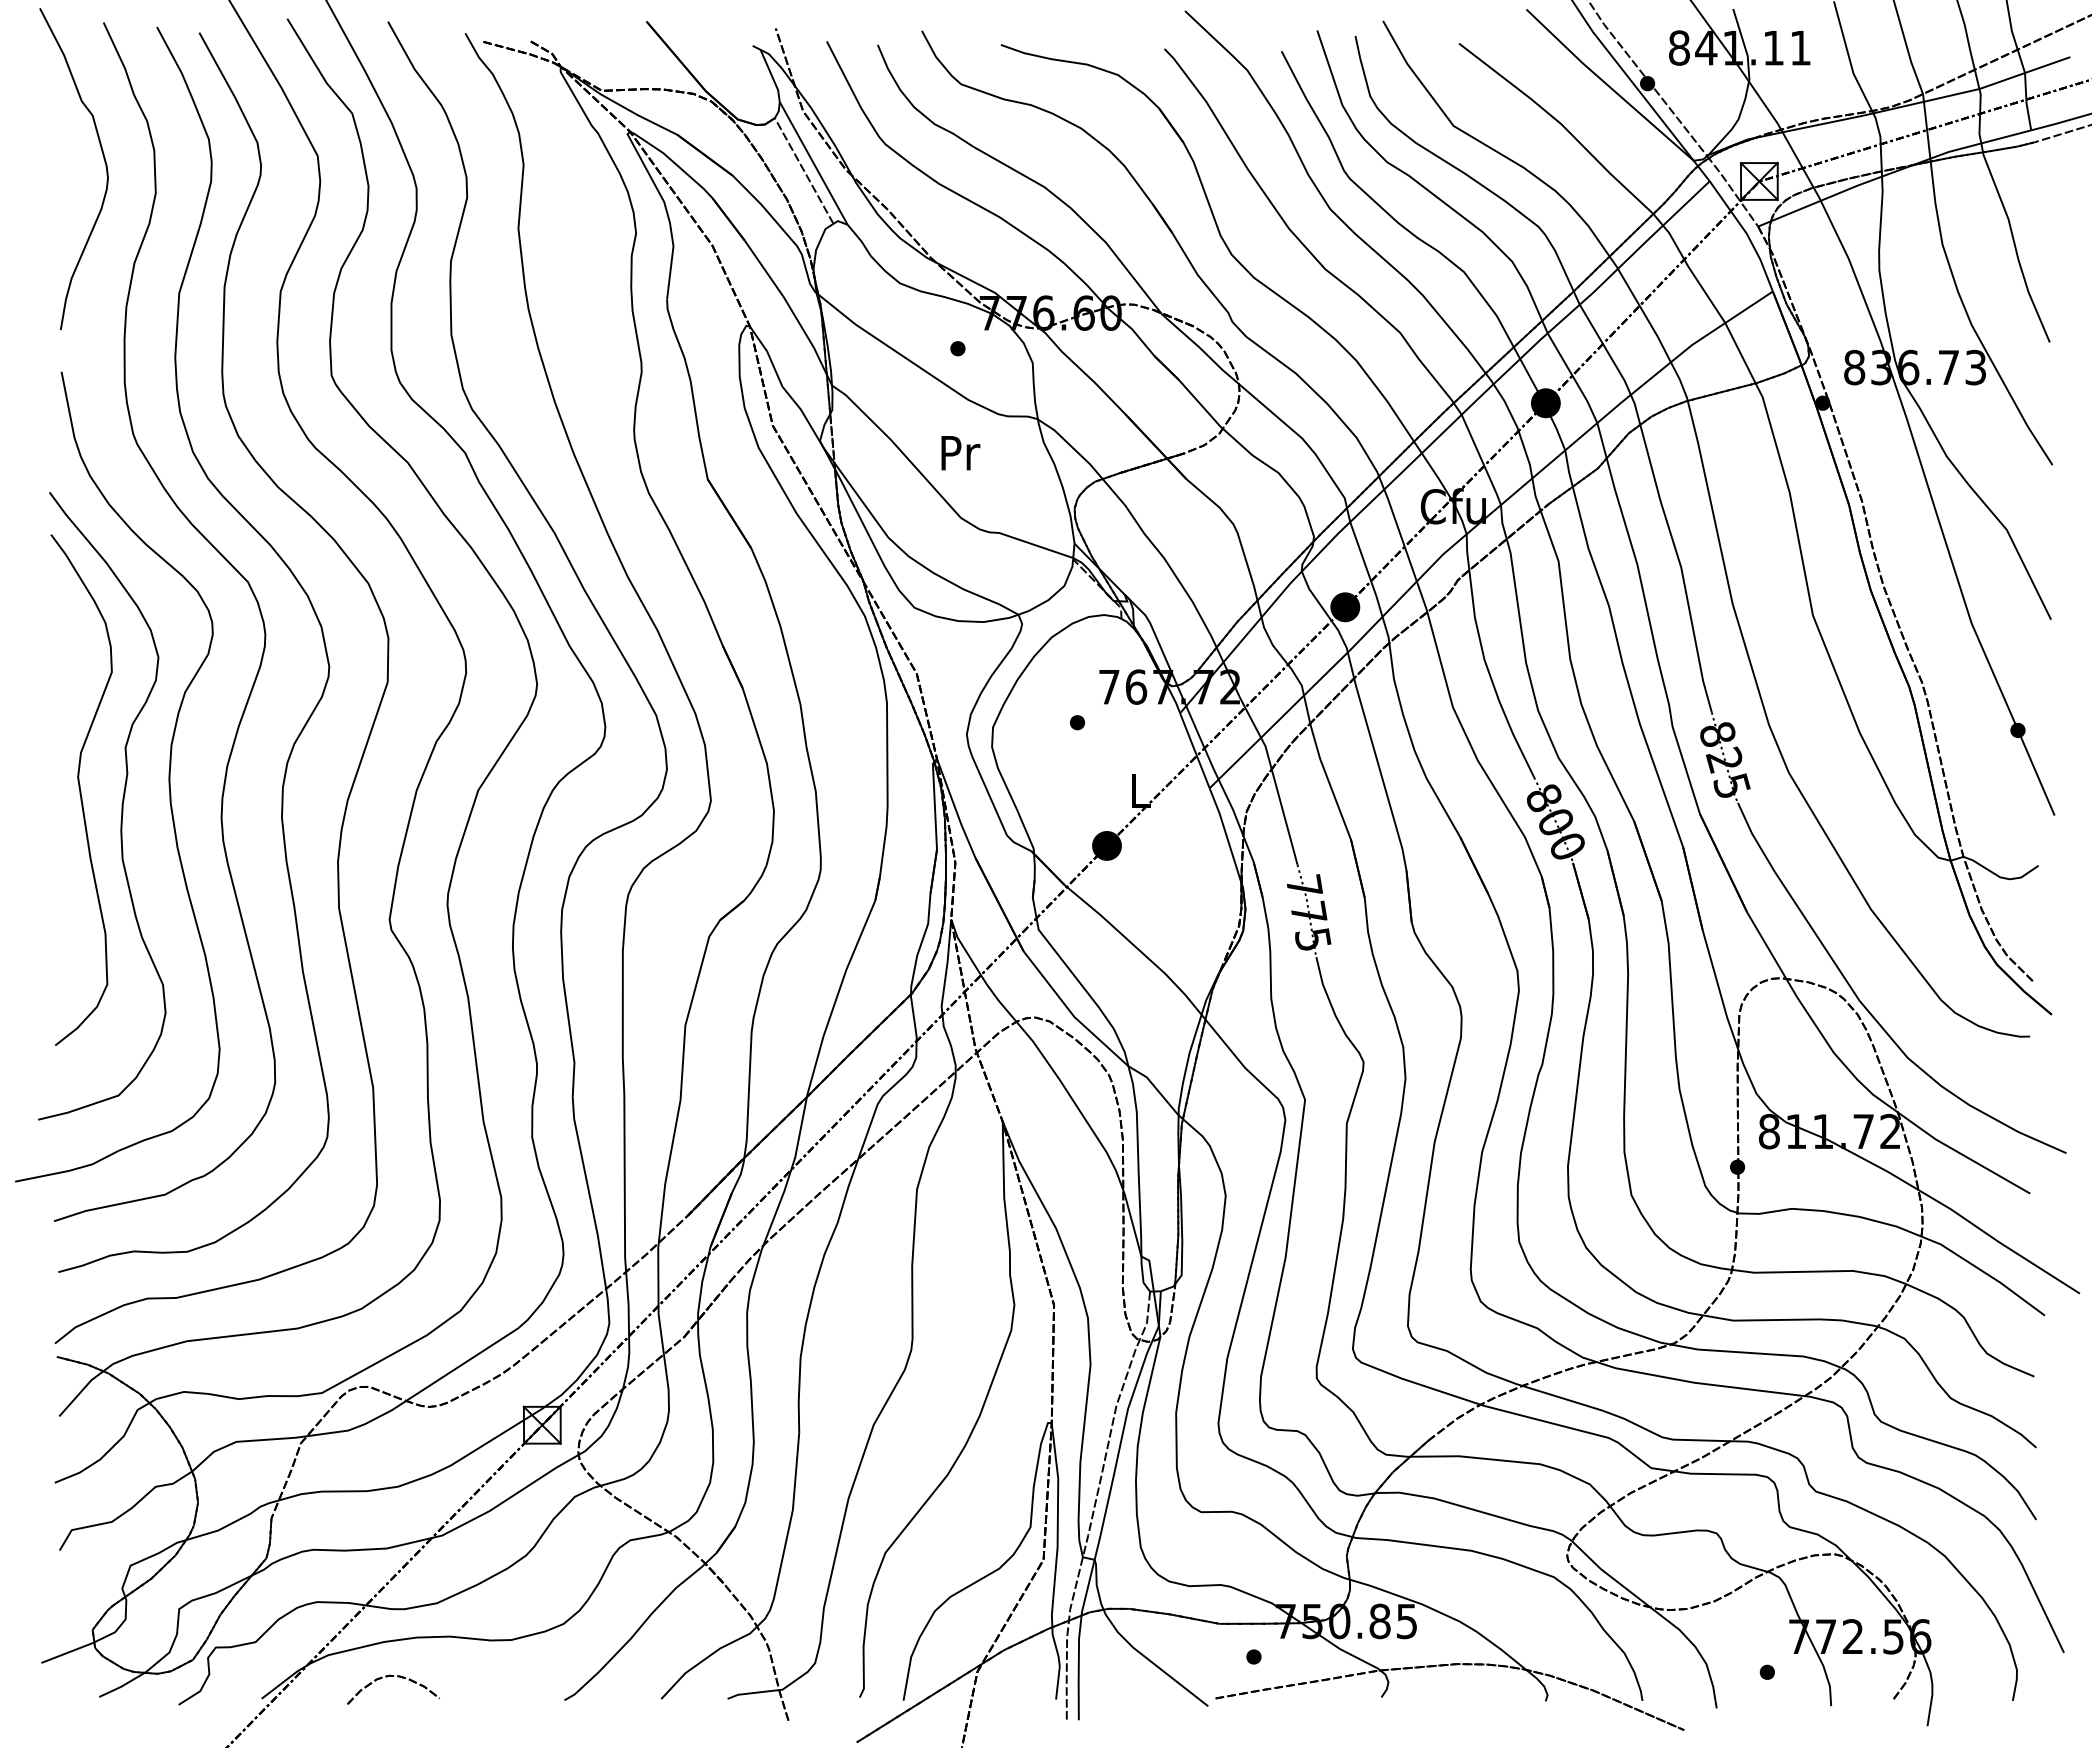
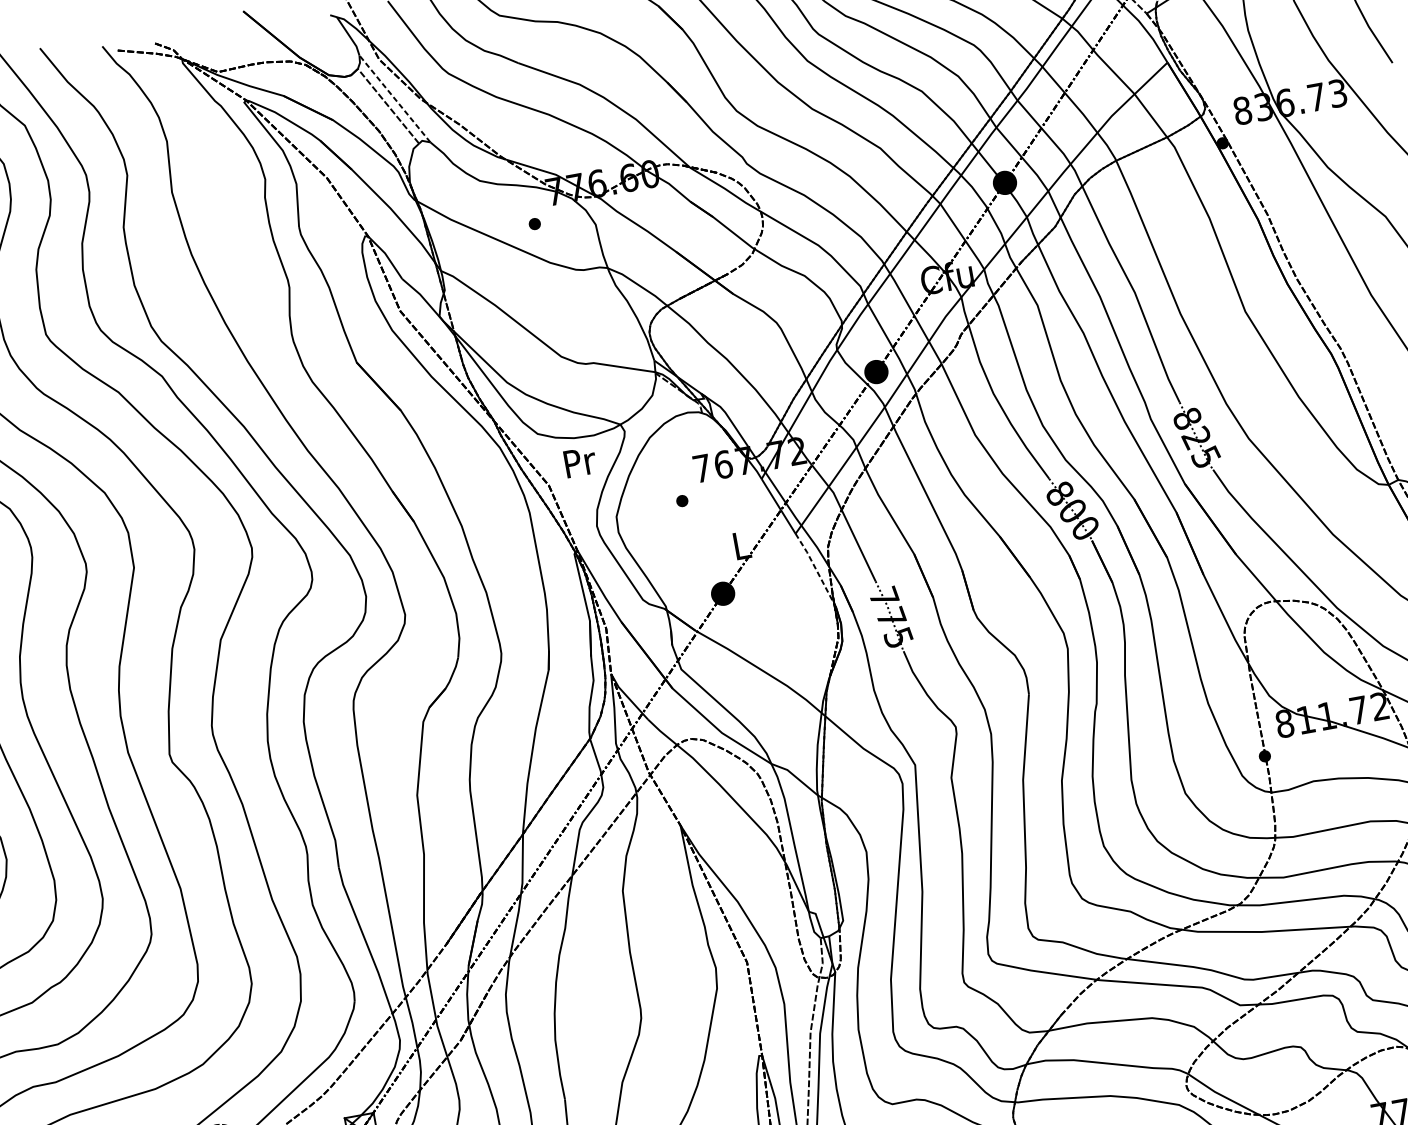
line: (813, 162) -> (394, 98), solid -> dashed
text: (960, 453) -> (580, 462), moved
line: (1226, 835) -> (815, 568), solid -> dashed

